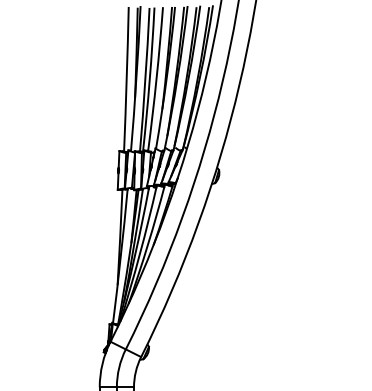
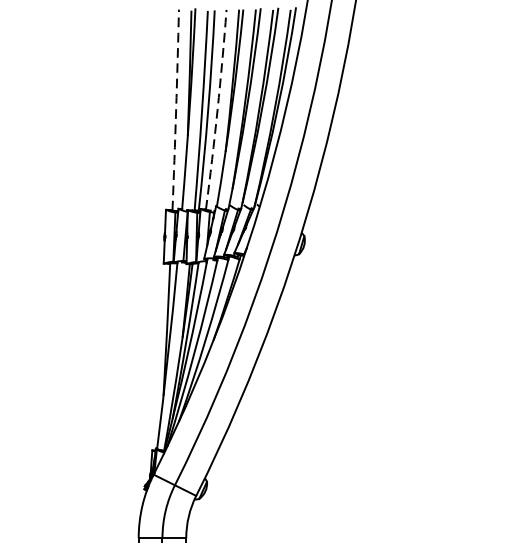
arc: (126, 79) -> (175, 110), solid -> dashed
arc: (156, 79) -> (217, 110), solid -> dashed

